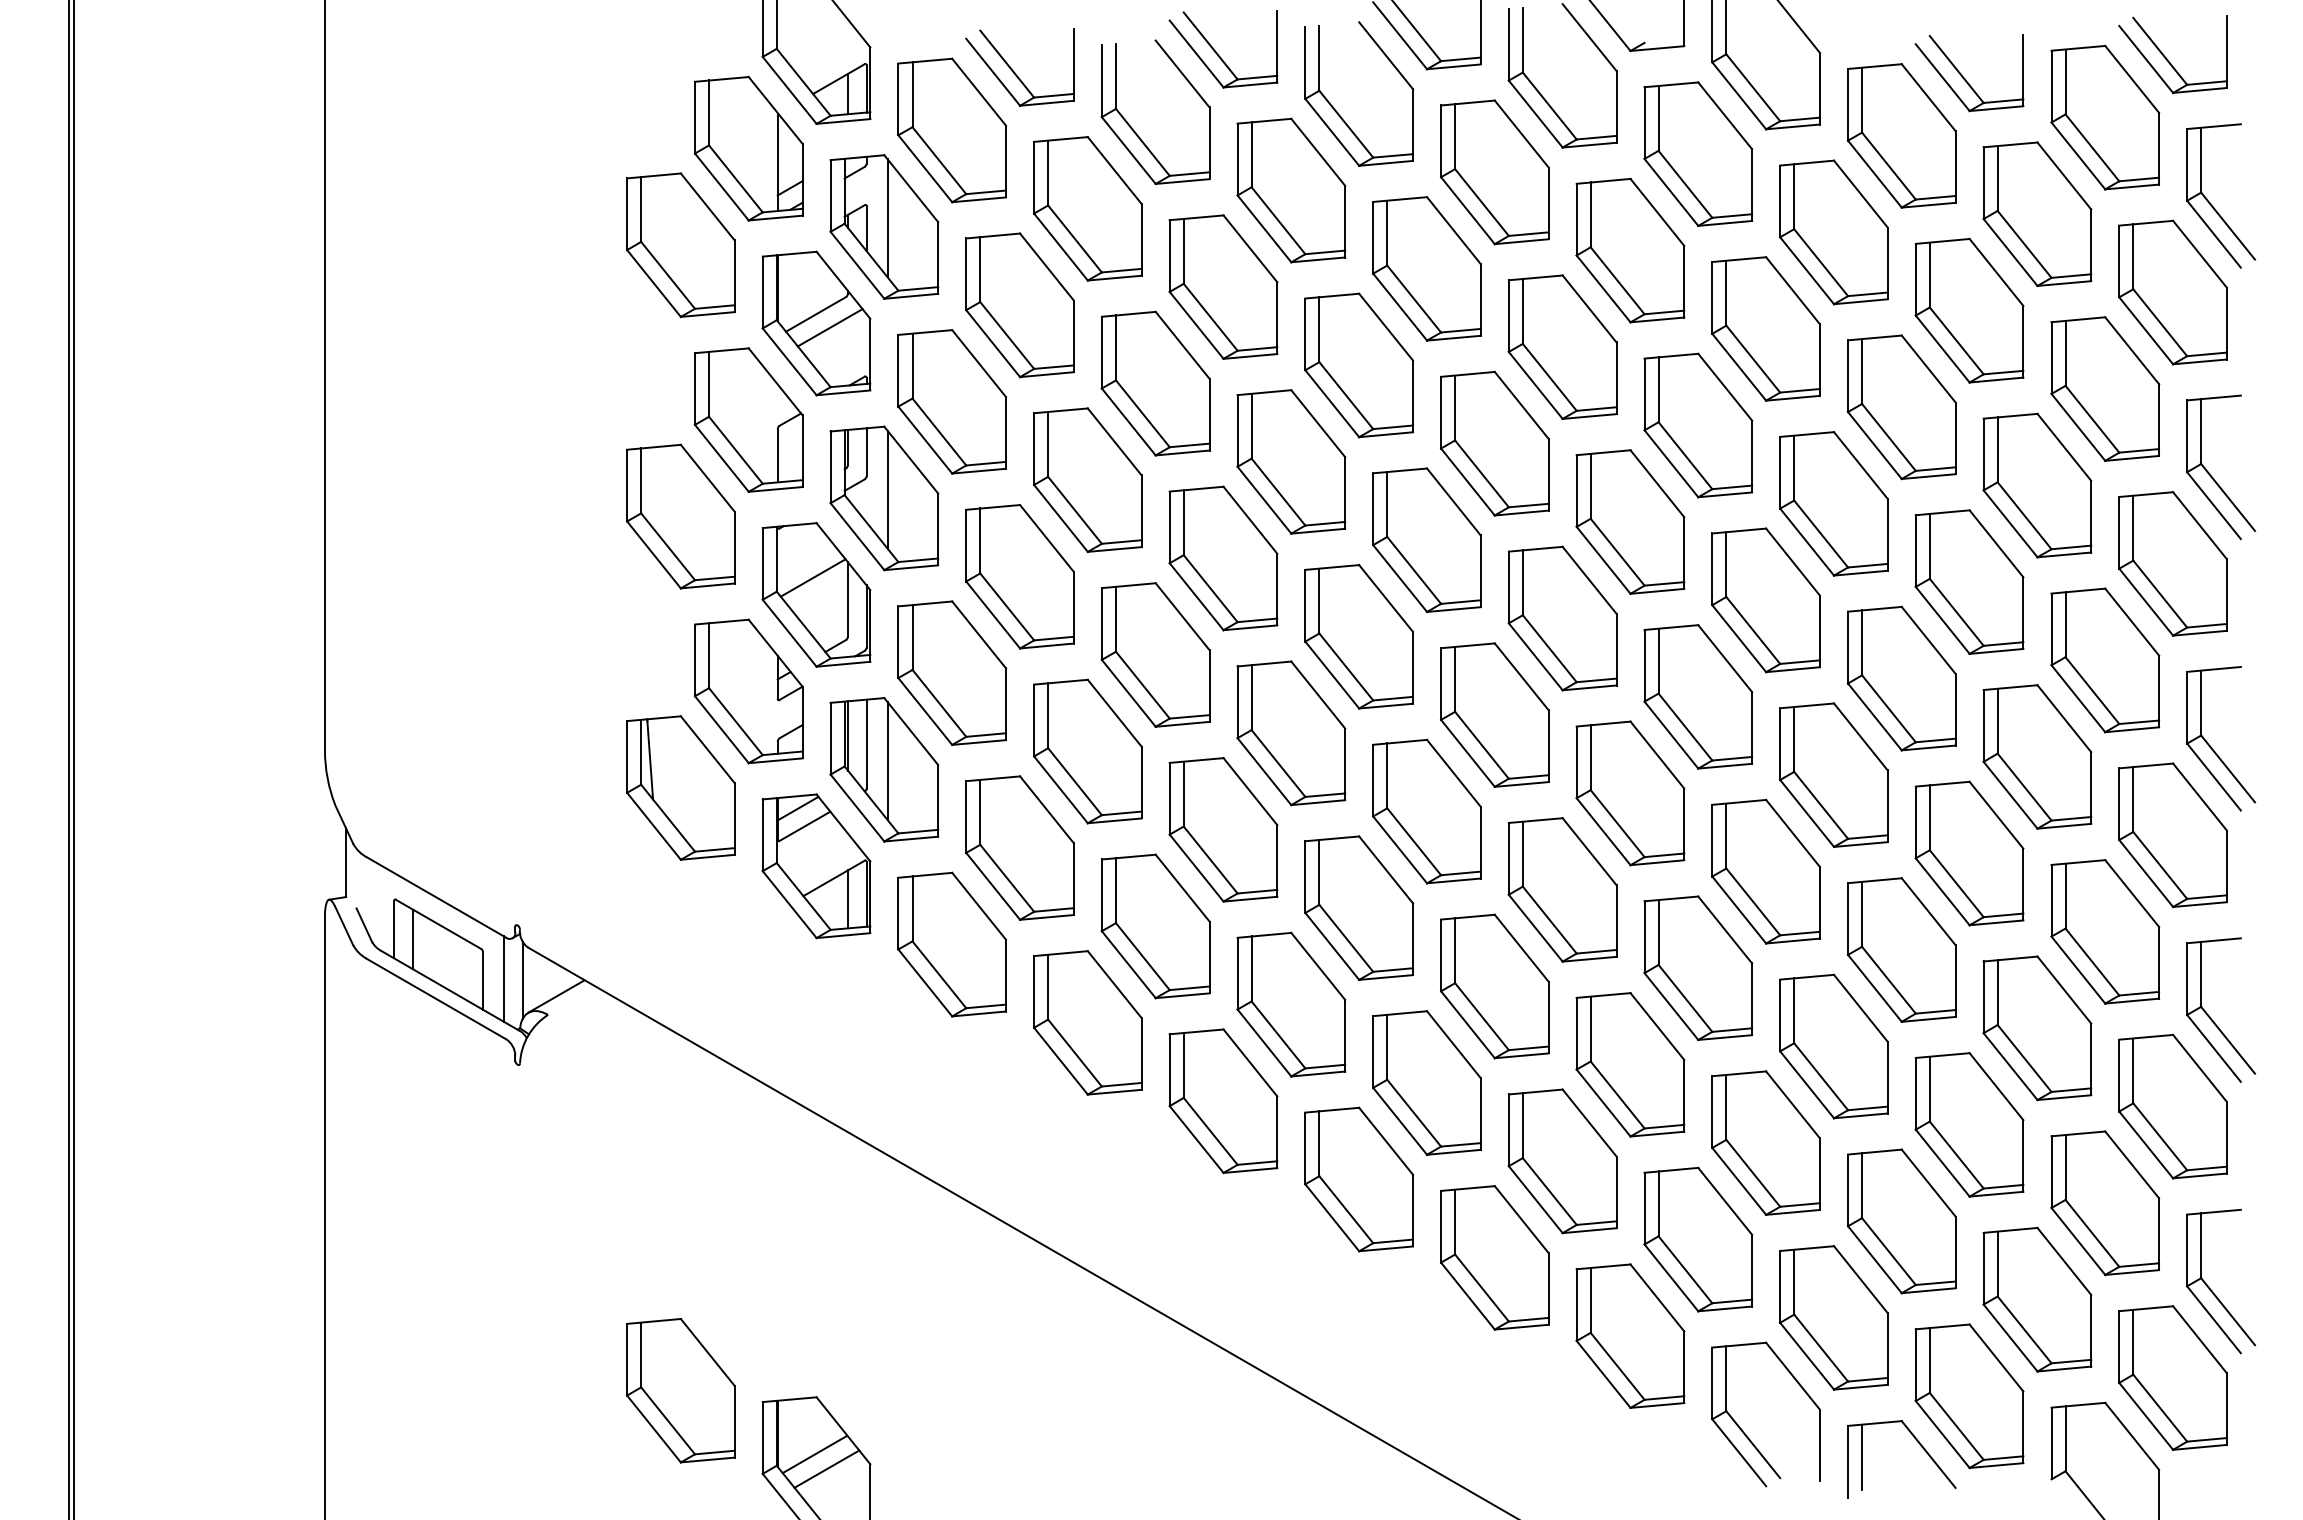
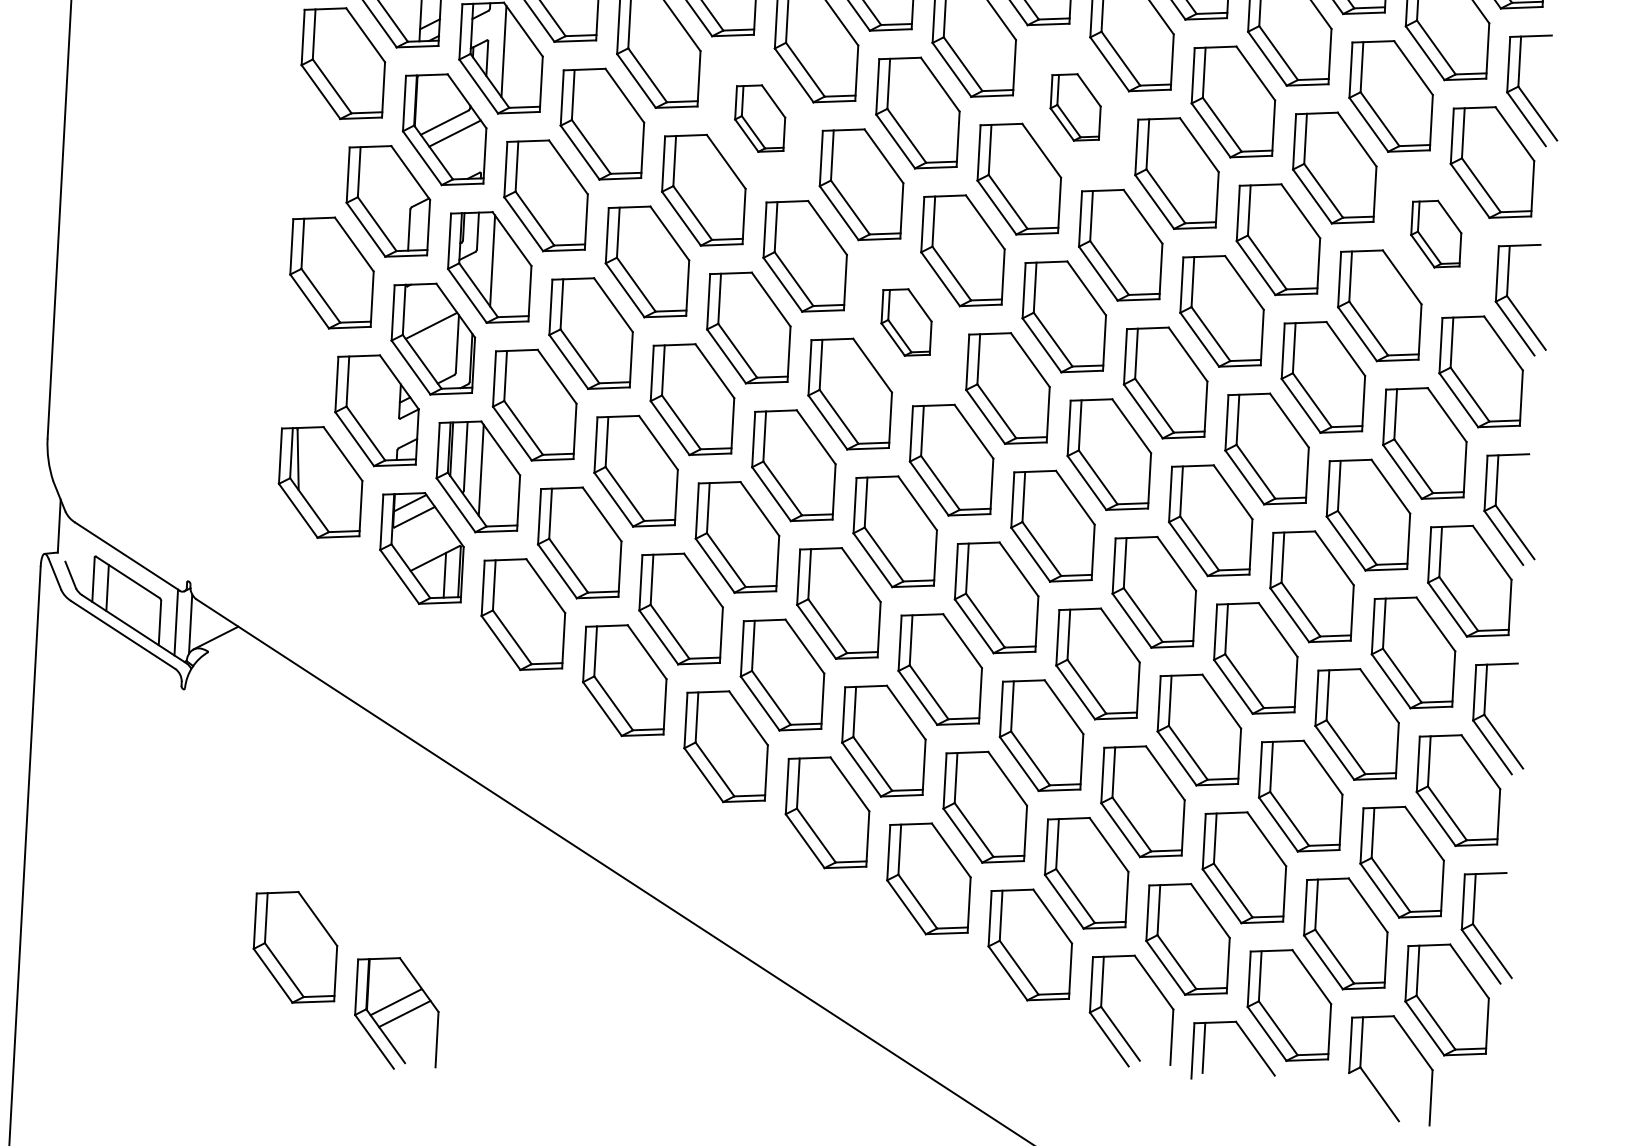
part: (1630, 250) -> (1075, 107), size x0.6
part: (1223, 286) -> (760, 118), size x0.6
part: (2105, 388) -> (1436, 233), size x0.6
part: (1426, 540) -> (906, 322), size x0.6

